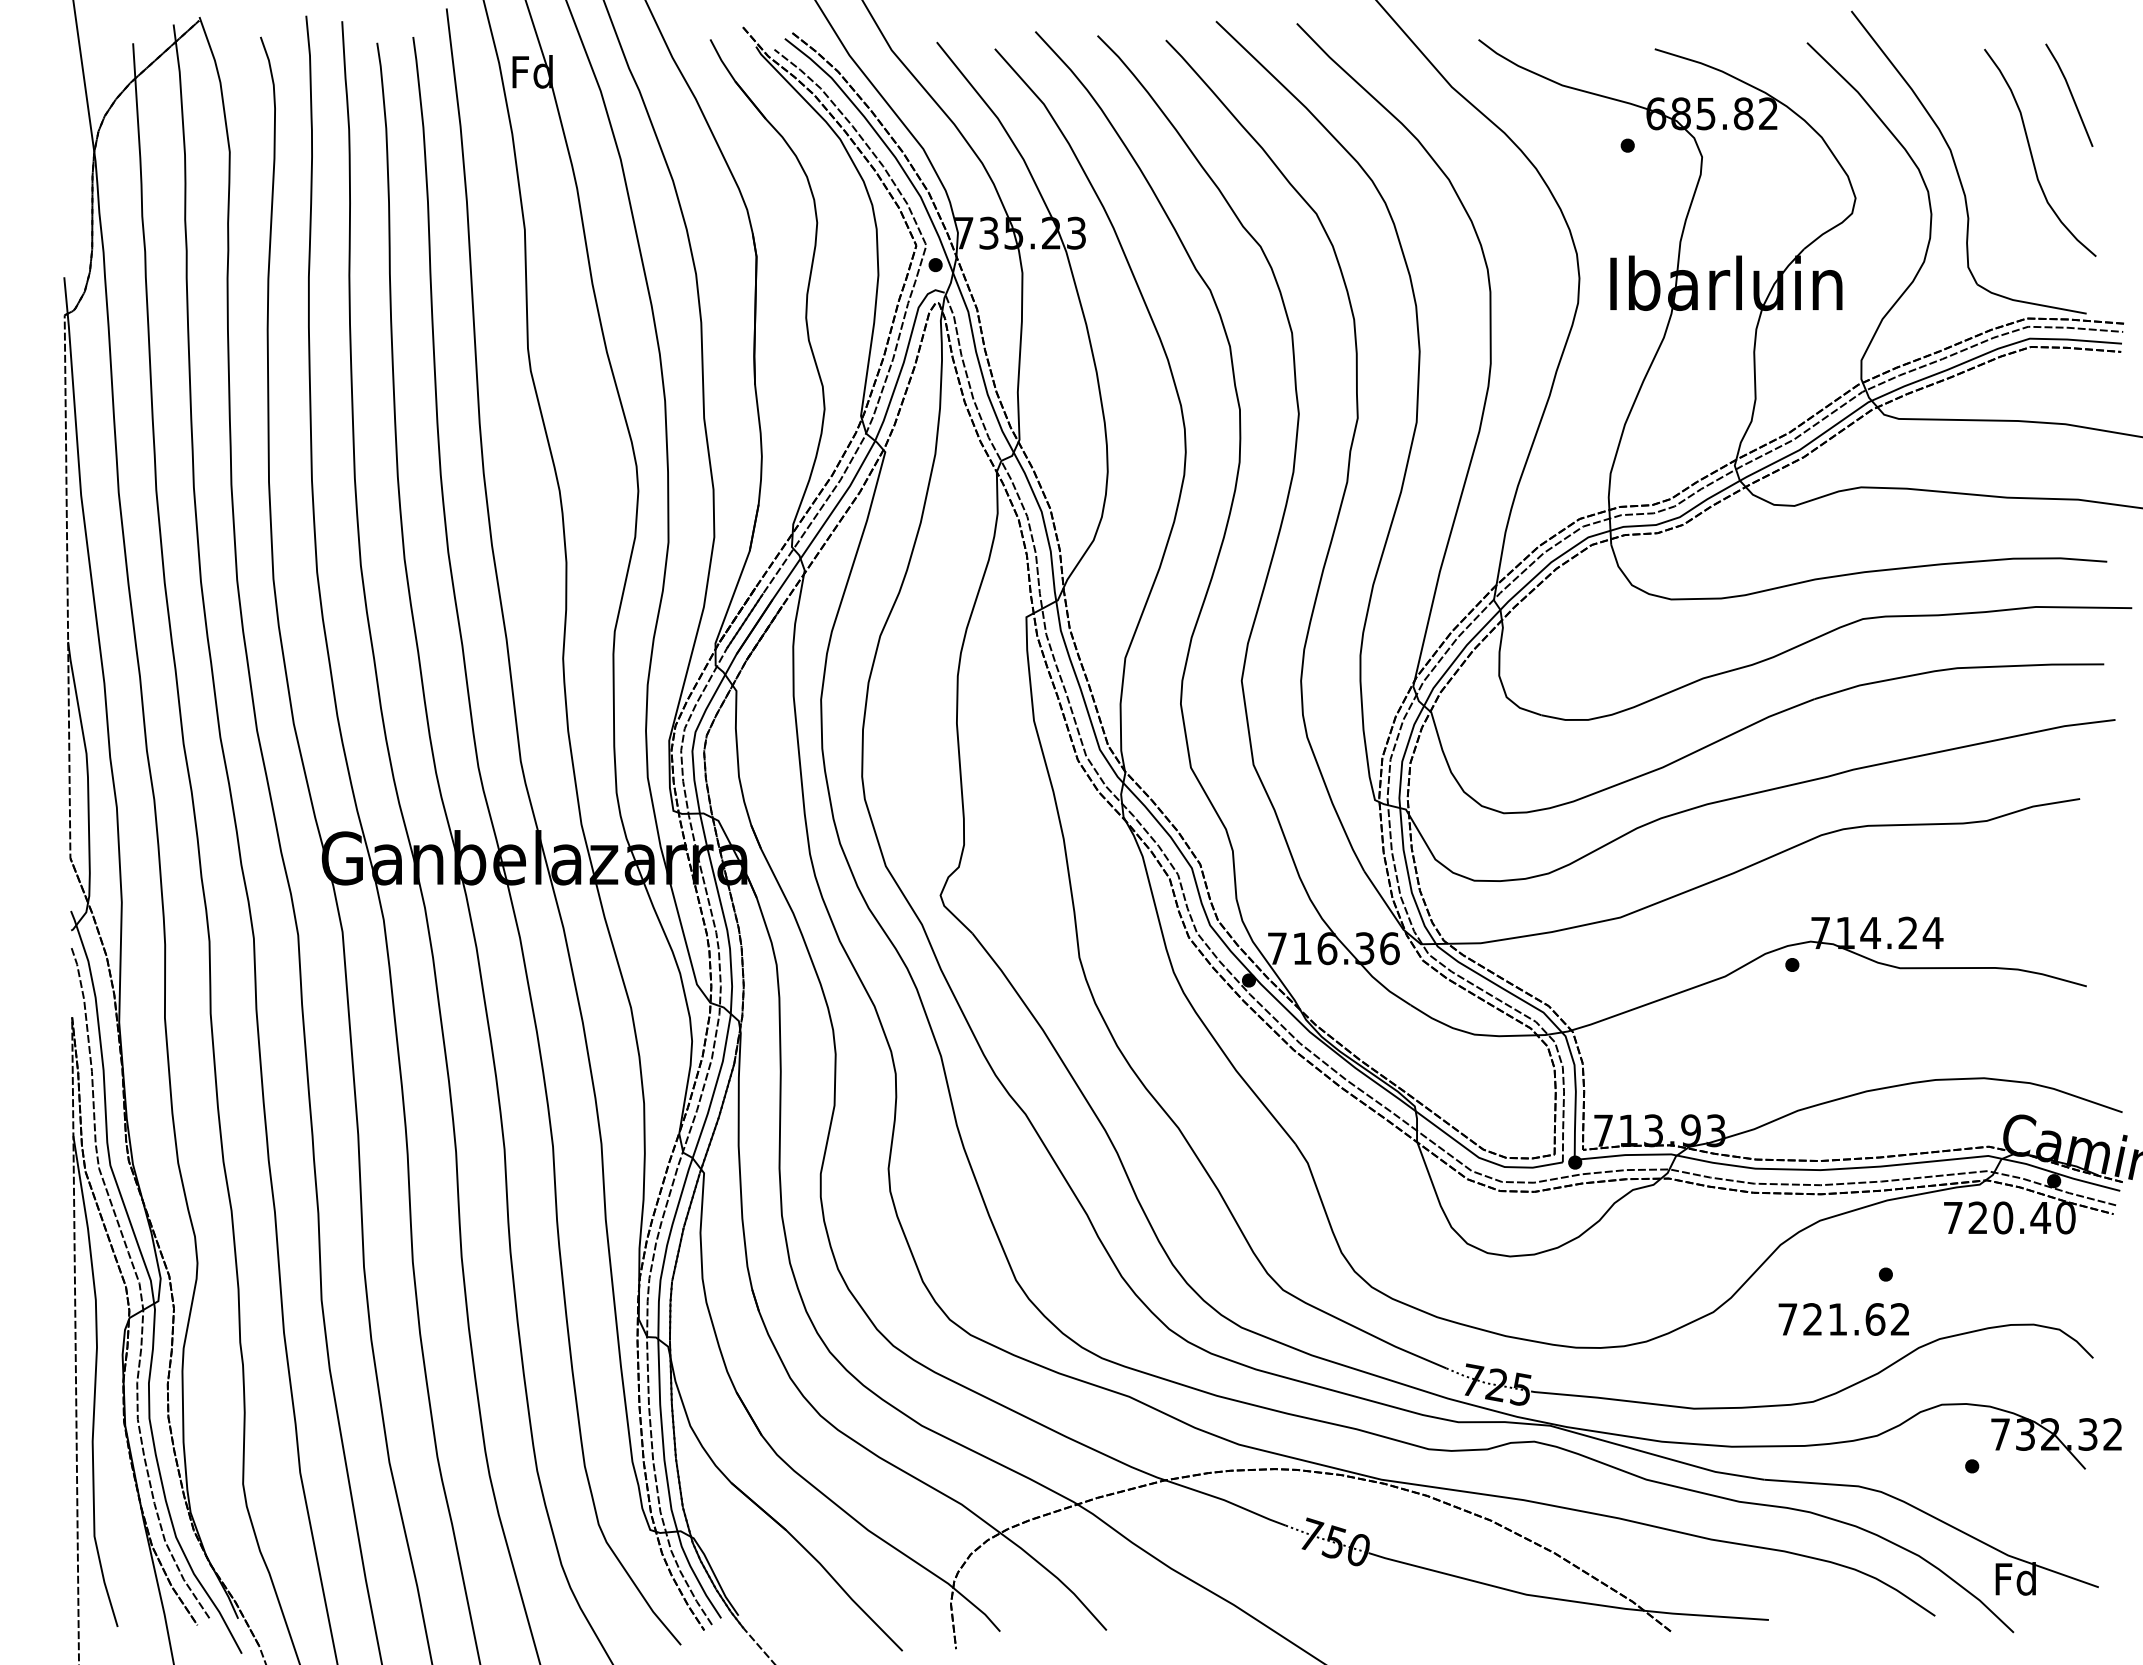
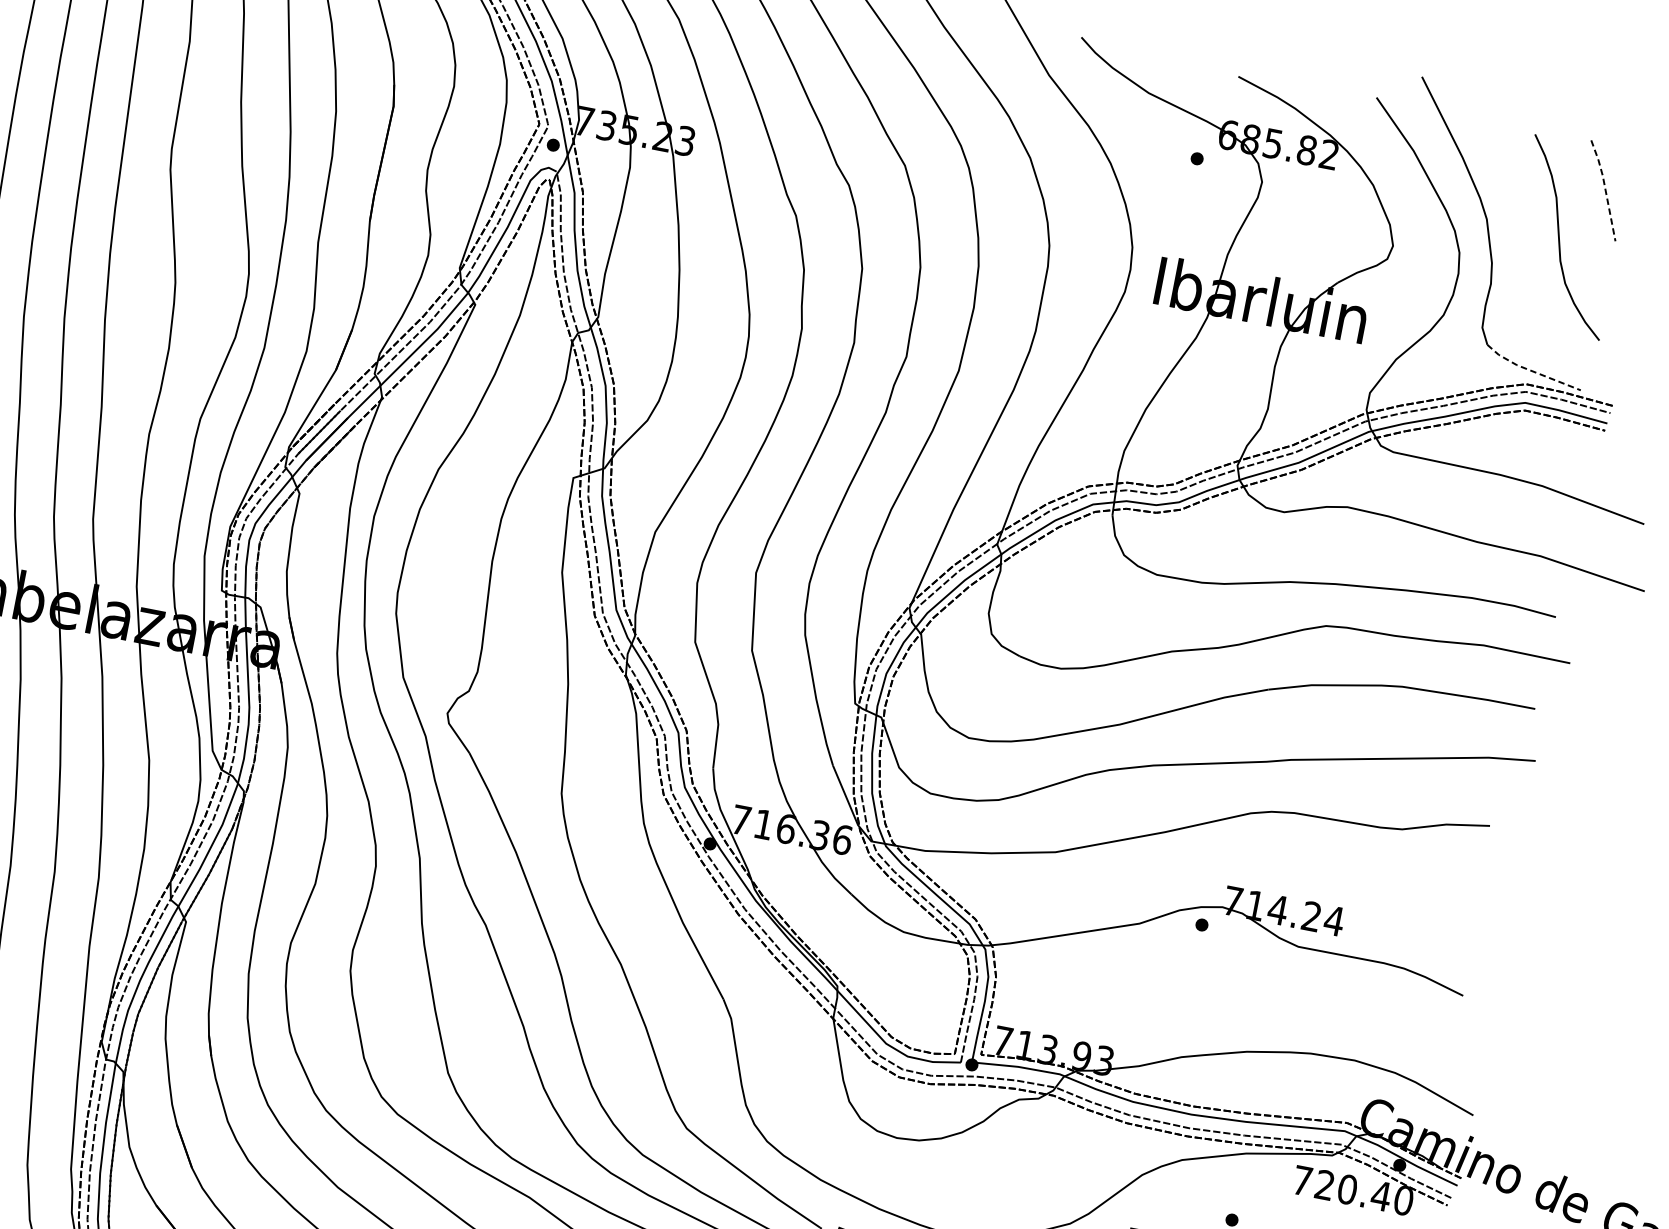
line: (2071, 93) -> (1605, 189), solid -> dashed
line: (2029, 303) -> (1531, 371), solid -> dashed

